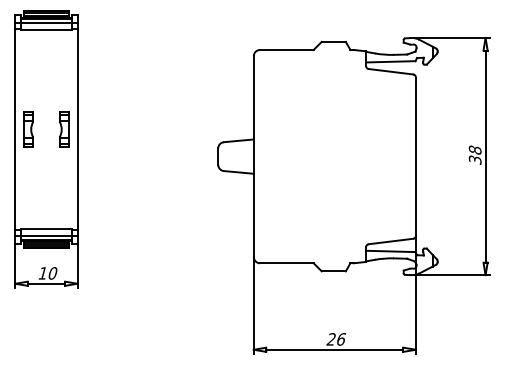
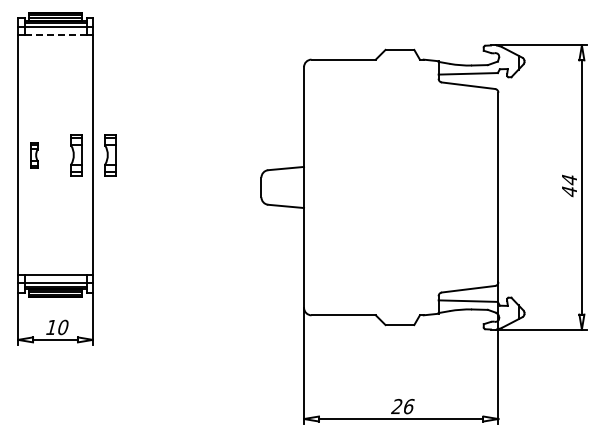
line: (46, 29) -> (55, 35), solid -> dashed
part: (28, 129) -> (34, 155), size x0.6
part: (92, 129) -> (110, 155), added
text: (475, 154) -> (569, 185), 38 -> 44

